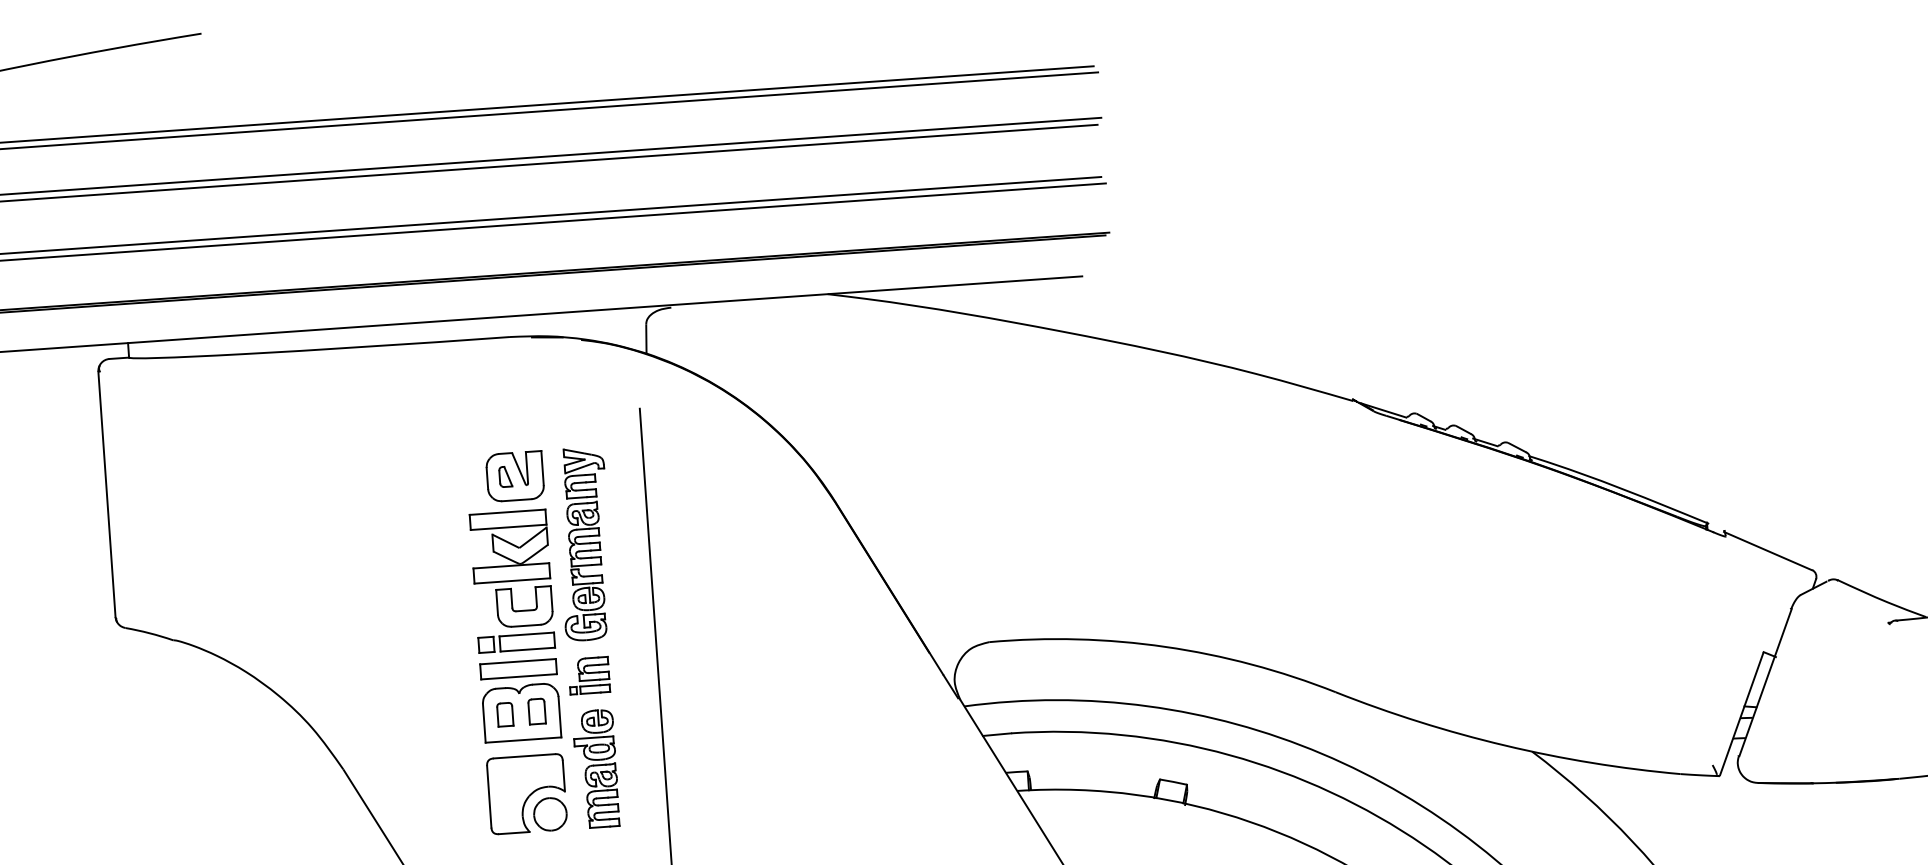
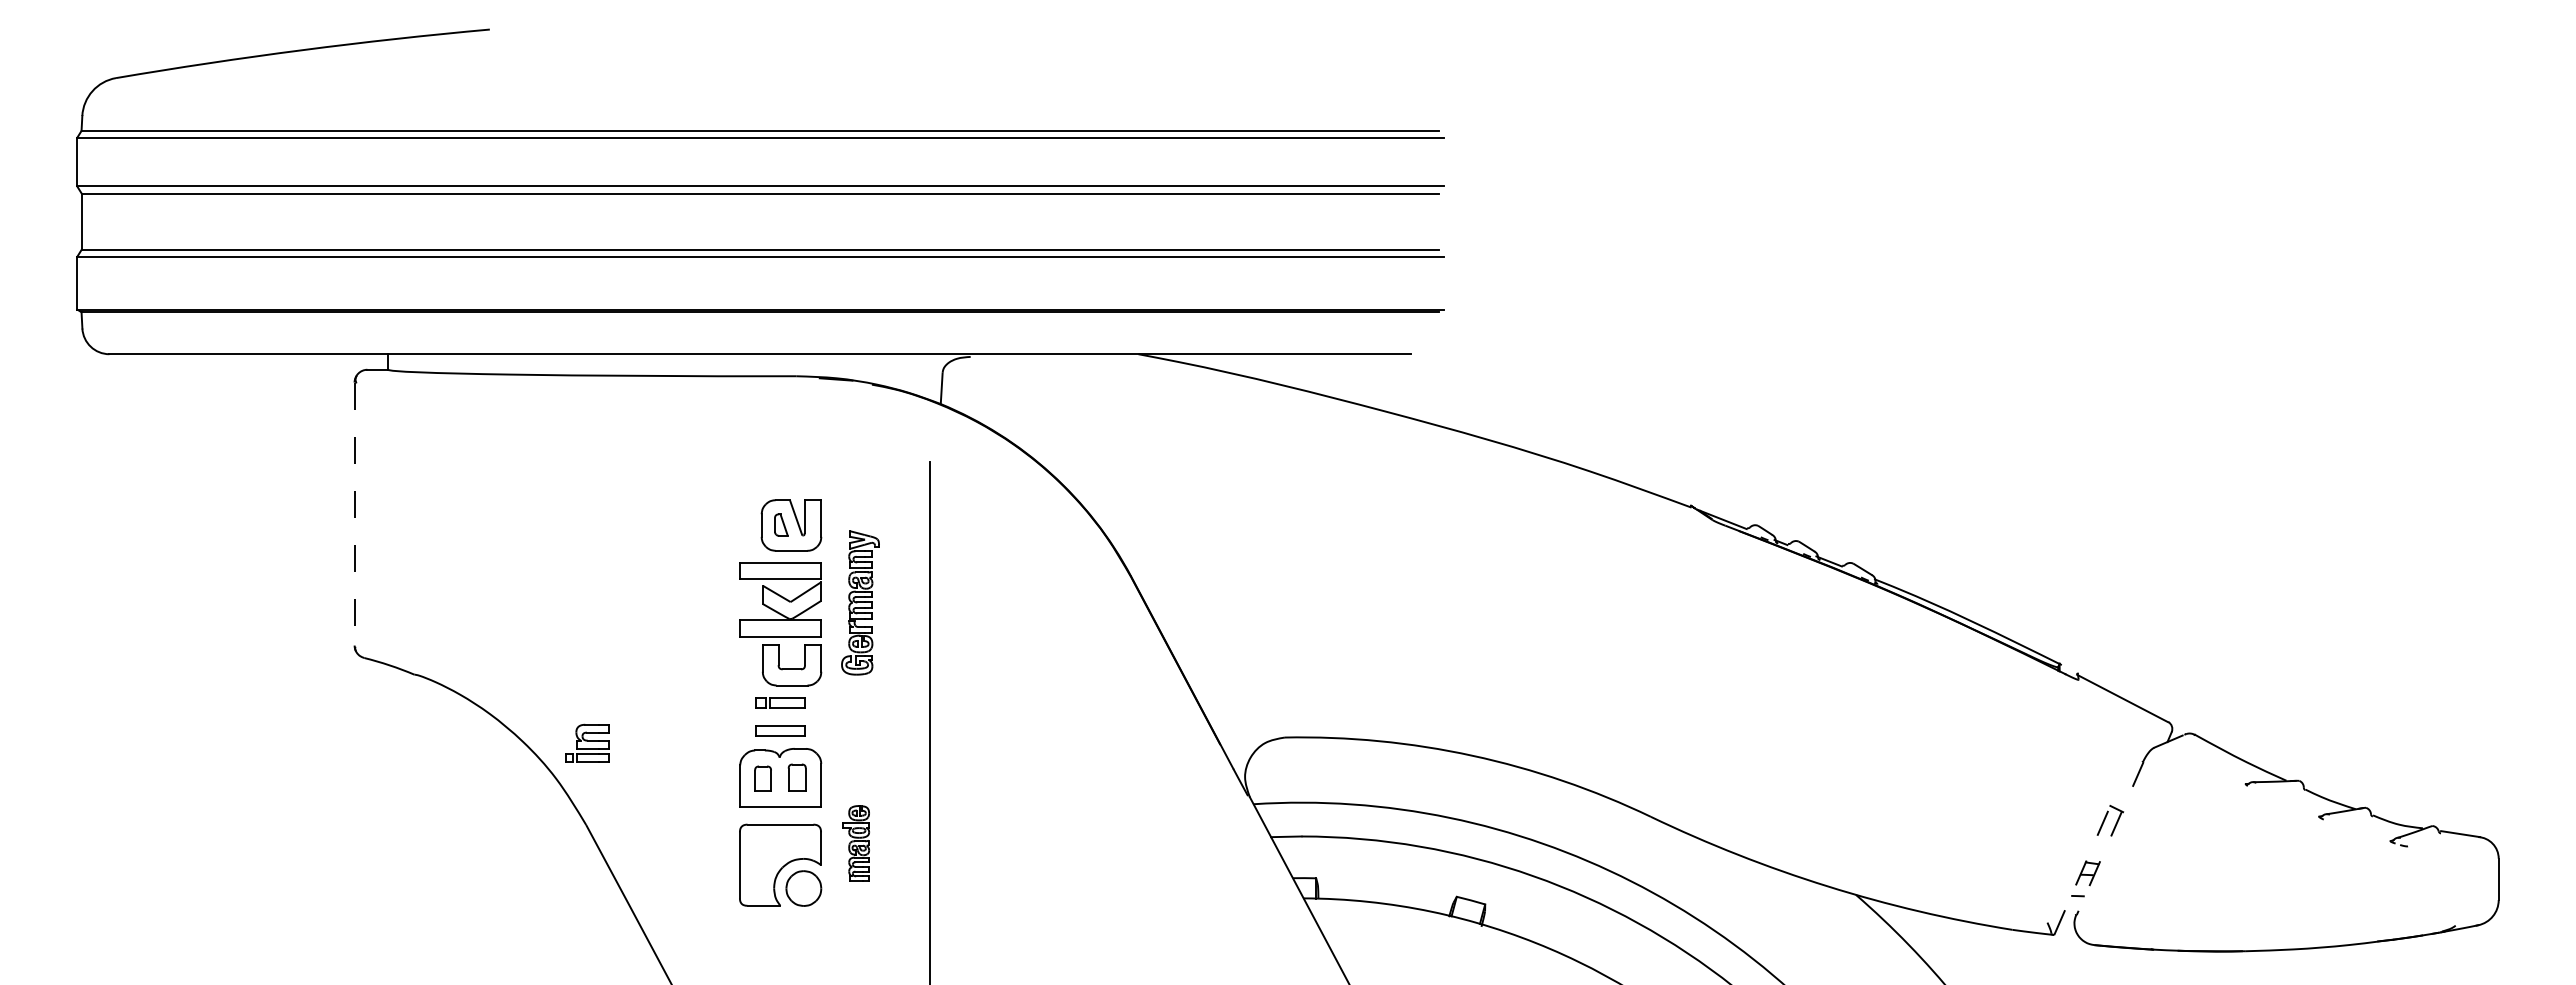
line: (106, 494) -> (354, 514), solid -> dashed
part: (584, 543) -> (860, 602), size x0.7
part: (516, 642) -> (780, 702), size x0.6
part: (518, 668) -> (780, 730), size x0.6
part: (589, 674) -> (587, 742), moved
line: (1765, 683) -> (2109, 839), solid -> dashed
line: (1741, 714) -> (2082, 870), solid -> dashed
part: (596, 768) -> (856, 843), size x0.6

